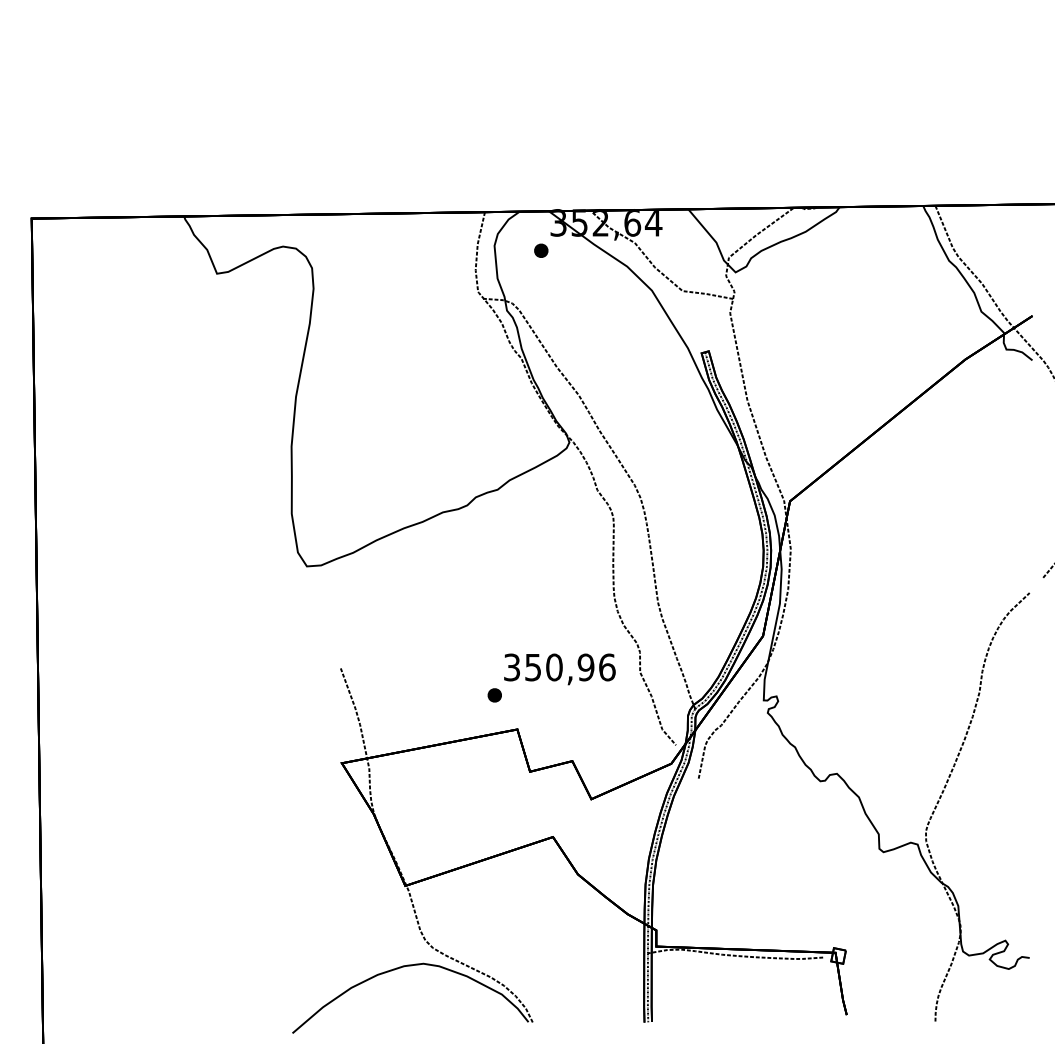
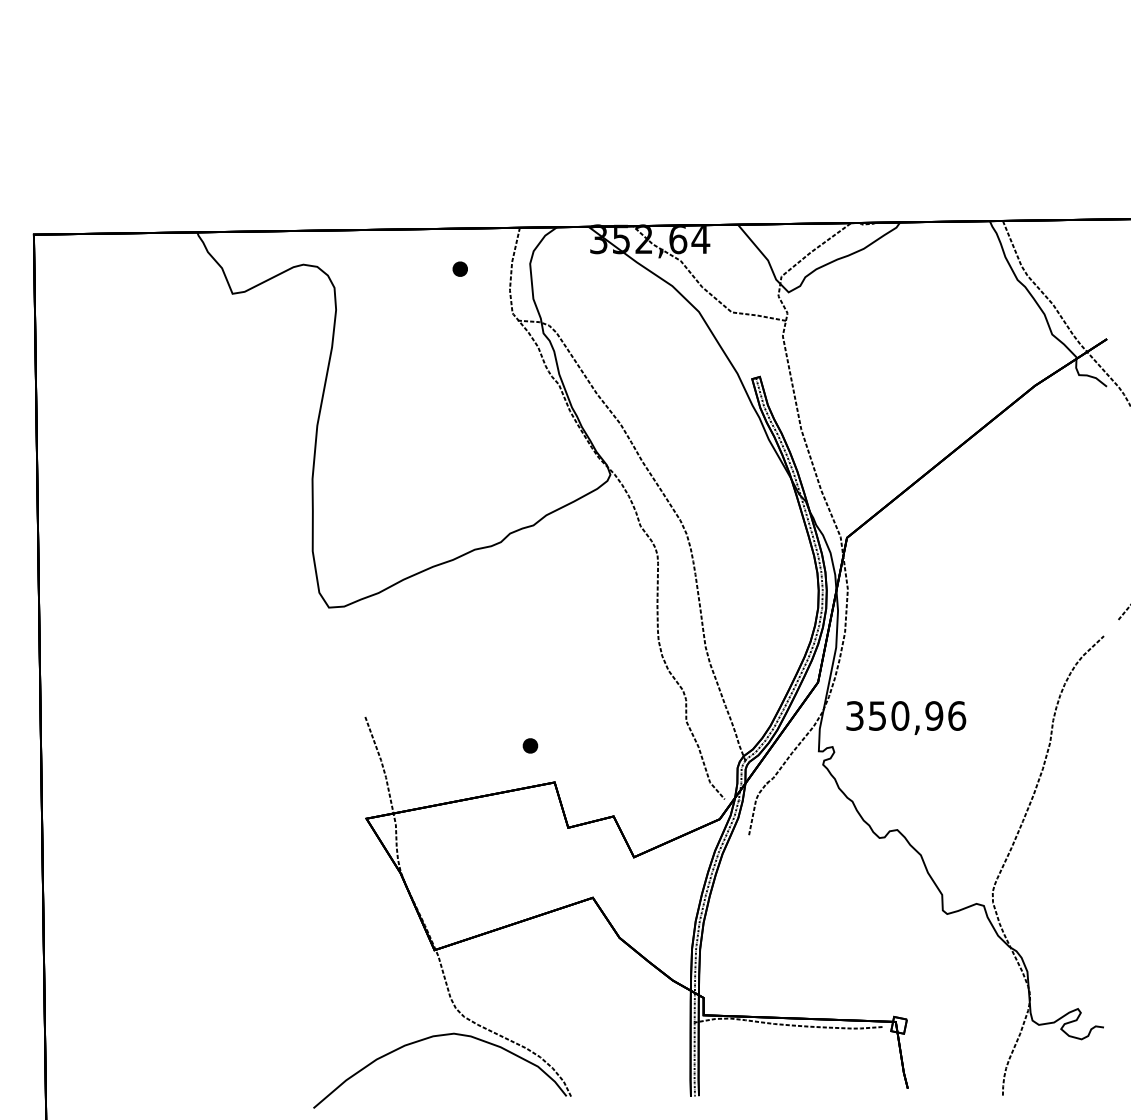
part: (540, 250) -> (459, 268), moved
text: (560, 668) -> (906, 717), moved

